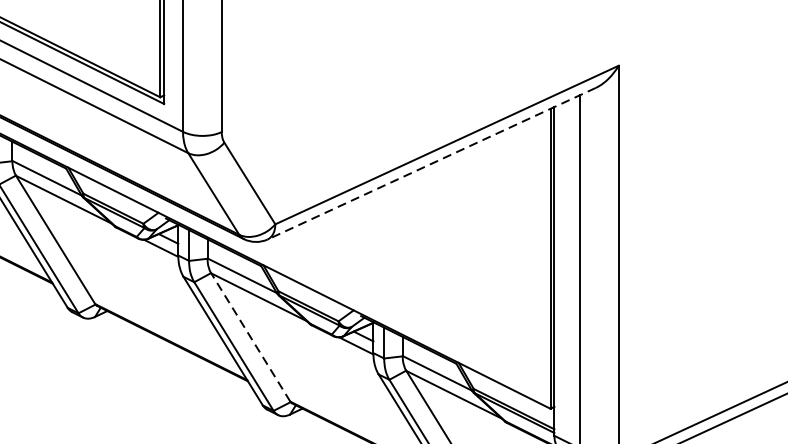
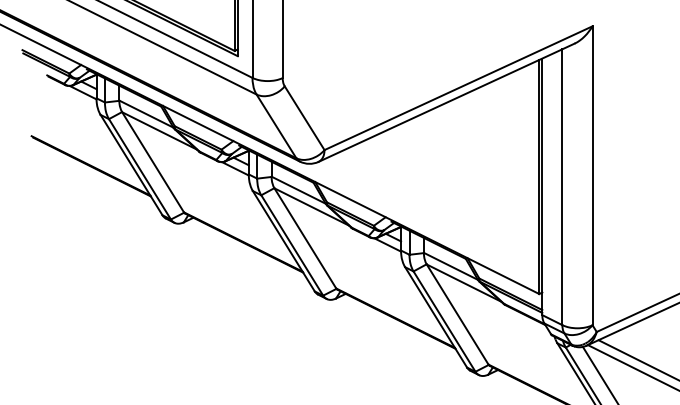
line: (431, 163) -> (446, 102), dashed -> solid
line: (250, 337) -> (305, 238), dashed -> solid

